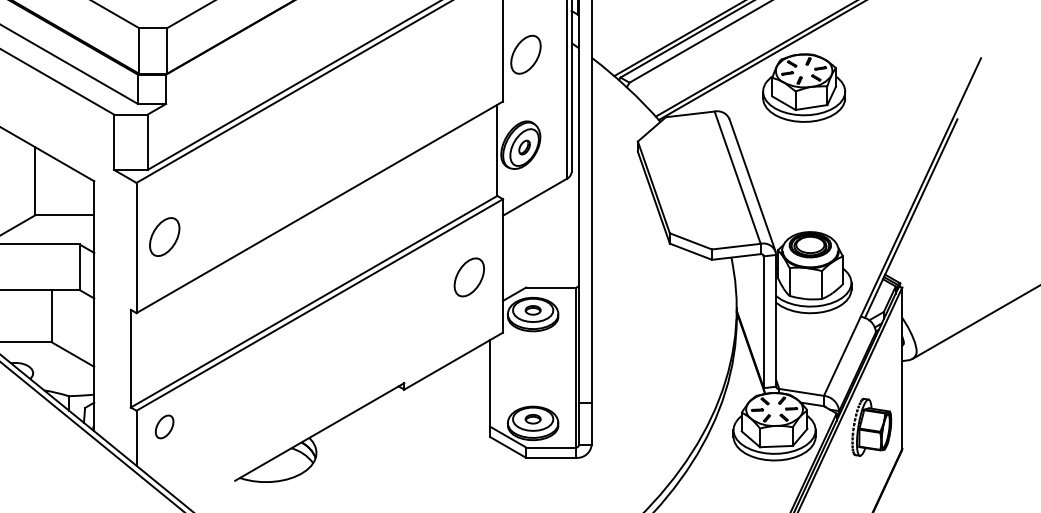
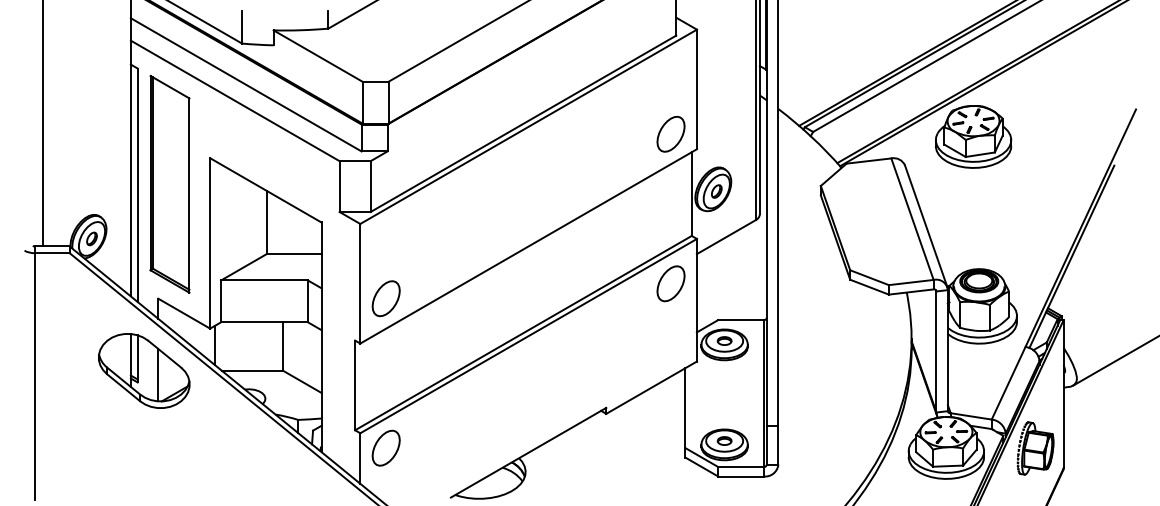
part: (525, 53) -> (670, 133), moved
part: (163, 236) -> (385, 298), moved
part: (468, 277) -> (670, 283), moved
part: (163, 426) -> (385, 447), size x1.67

